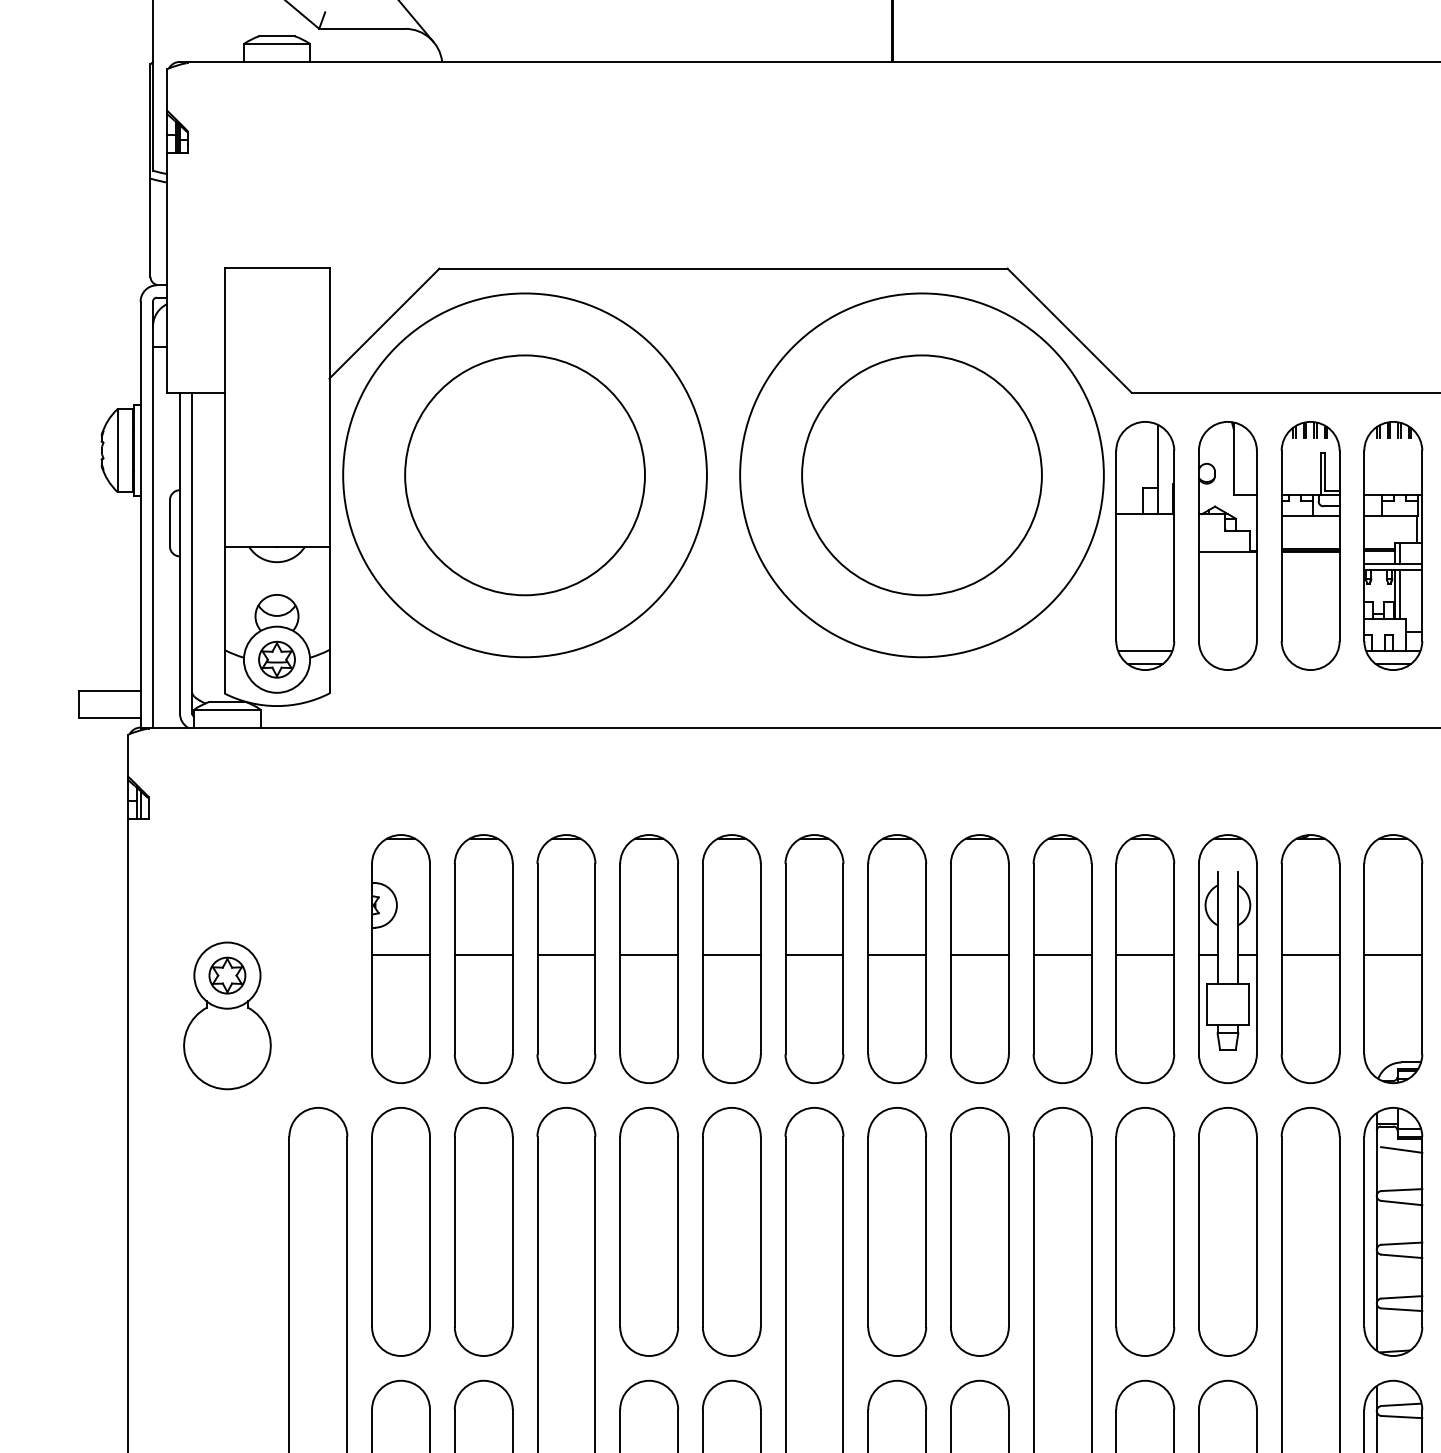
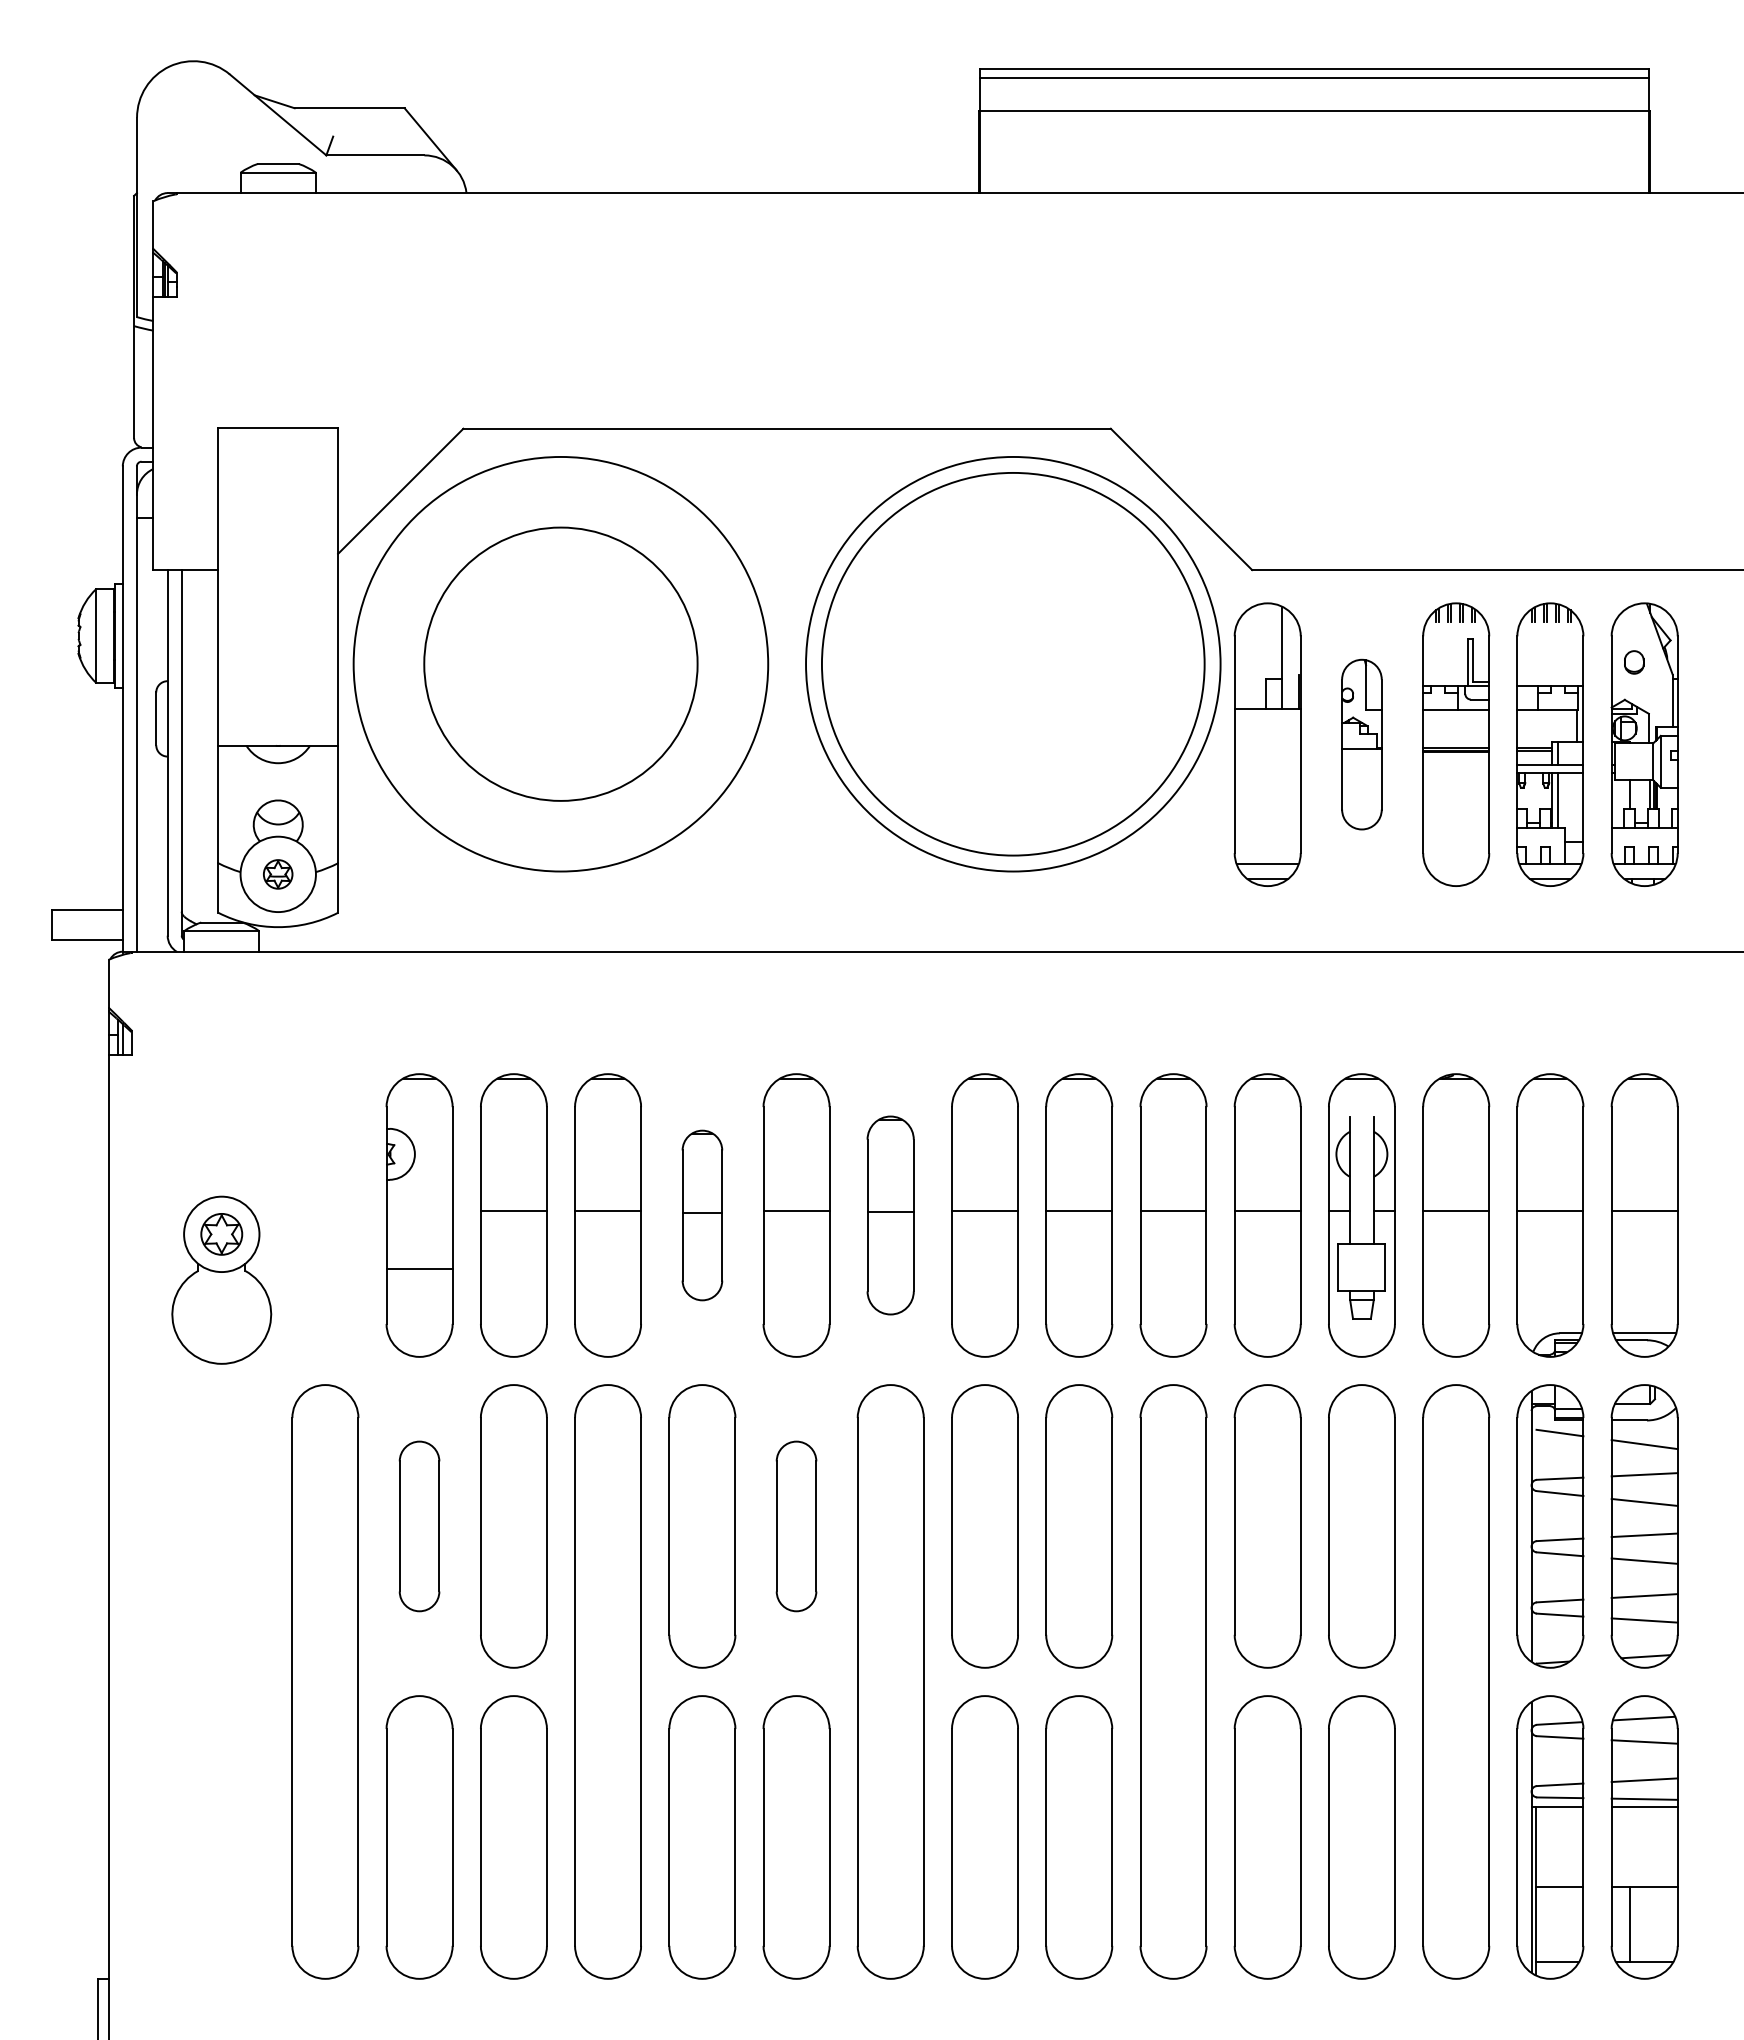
circle: (921, 474) -> (1012, 663), size x1.4
part: (1227, 545) -> (1361, 744), size x0.6
part: (276, 659) -> (277, 874), size x0.7
line: (400, 954) -> (419, 1268), moved
part: (649, 959) -> (702, 1215), size x0.6
part: (814, 959) -> (890, 1215), size x0.7
part: (400, 1231) -> (419, 1526), size x0.6
part: (731, 1231) -> (796, 1526), size x0.6

